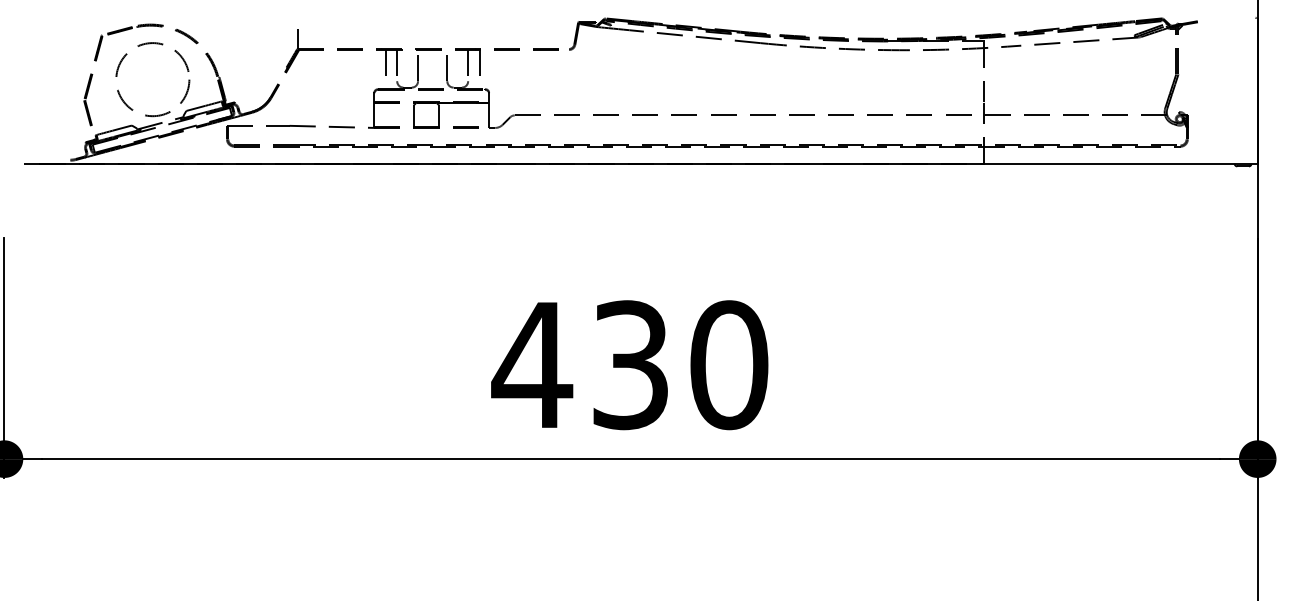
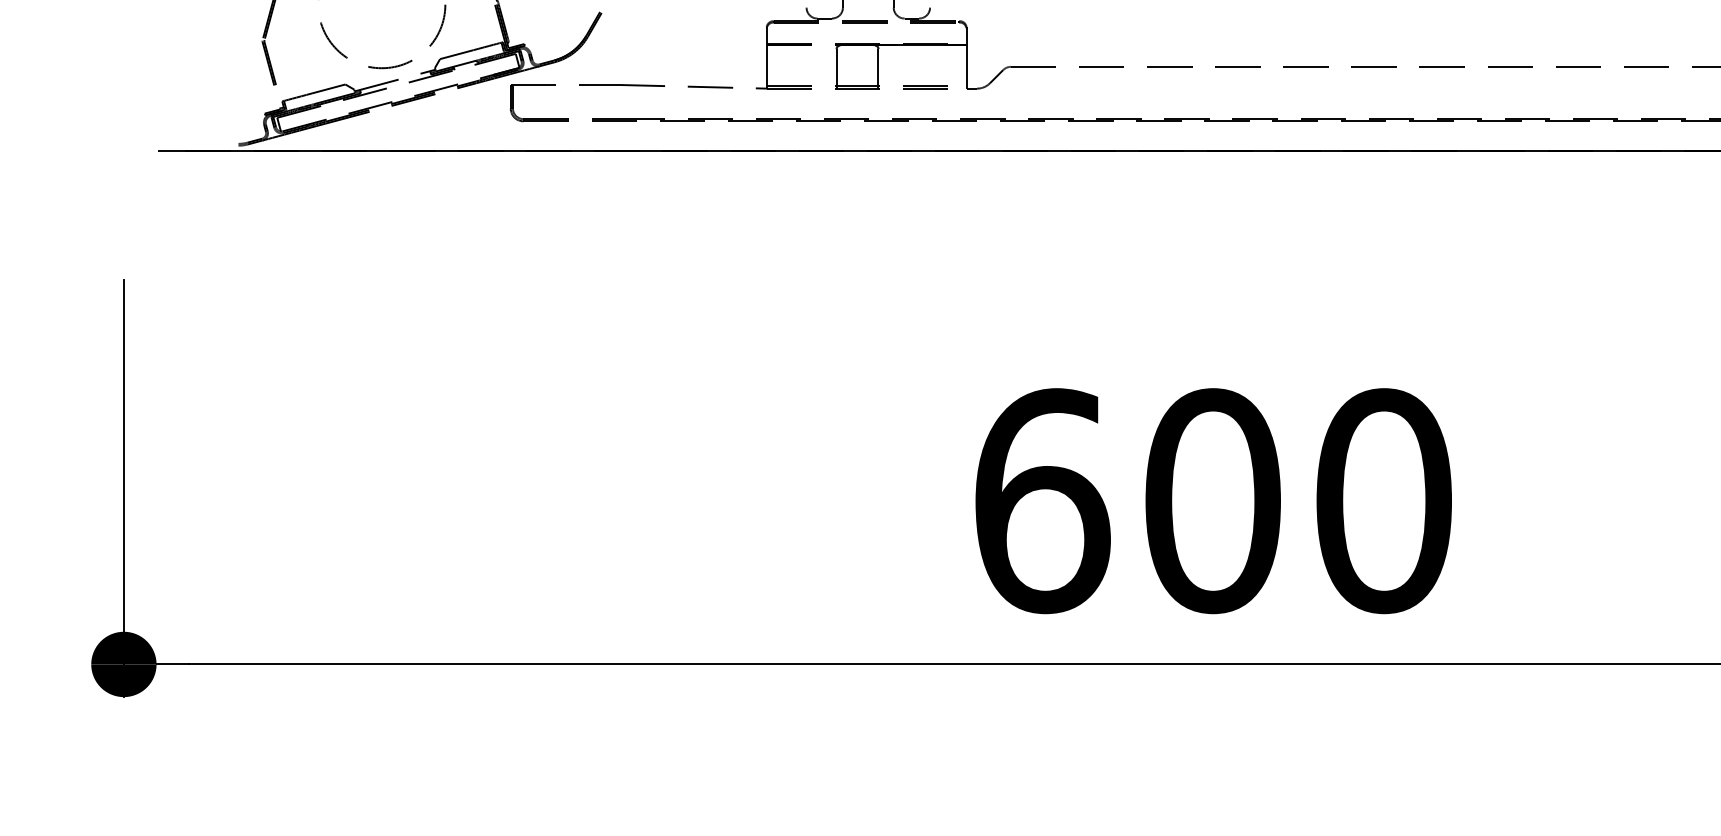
text: (580, 365) -> (1125, 501), 430 -> 600

